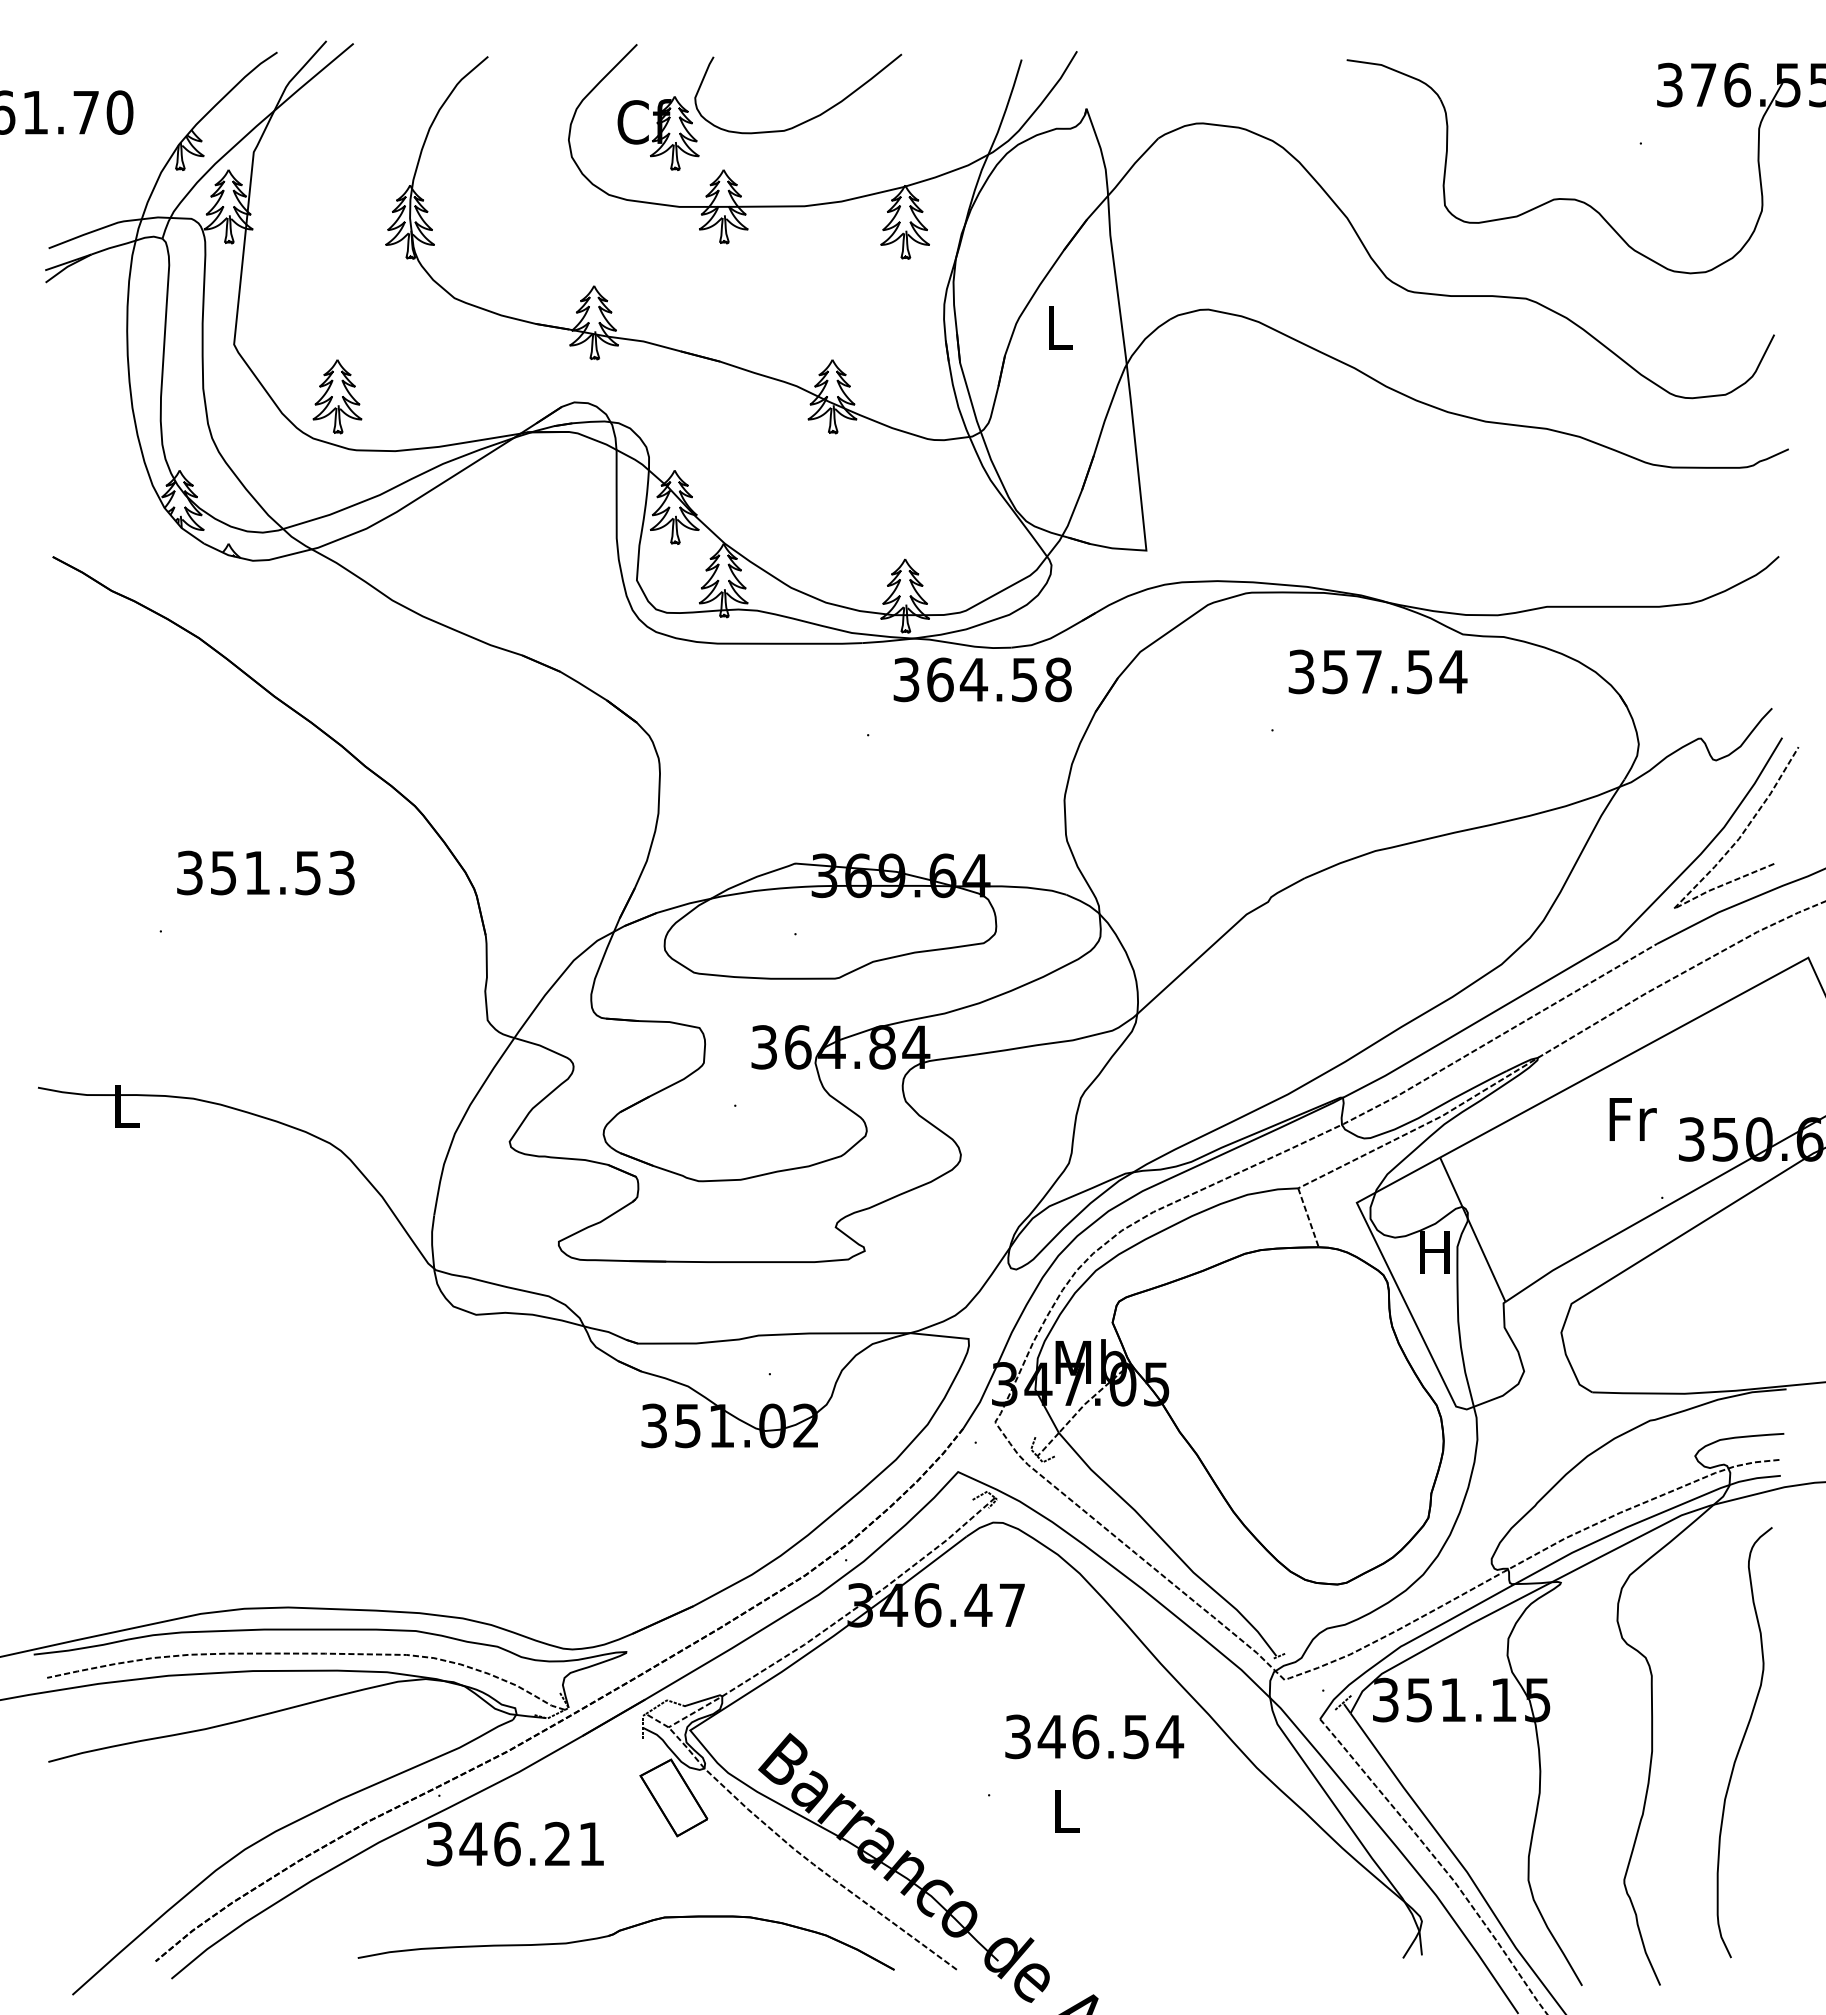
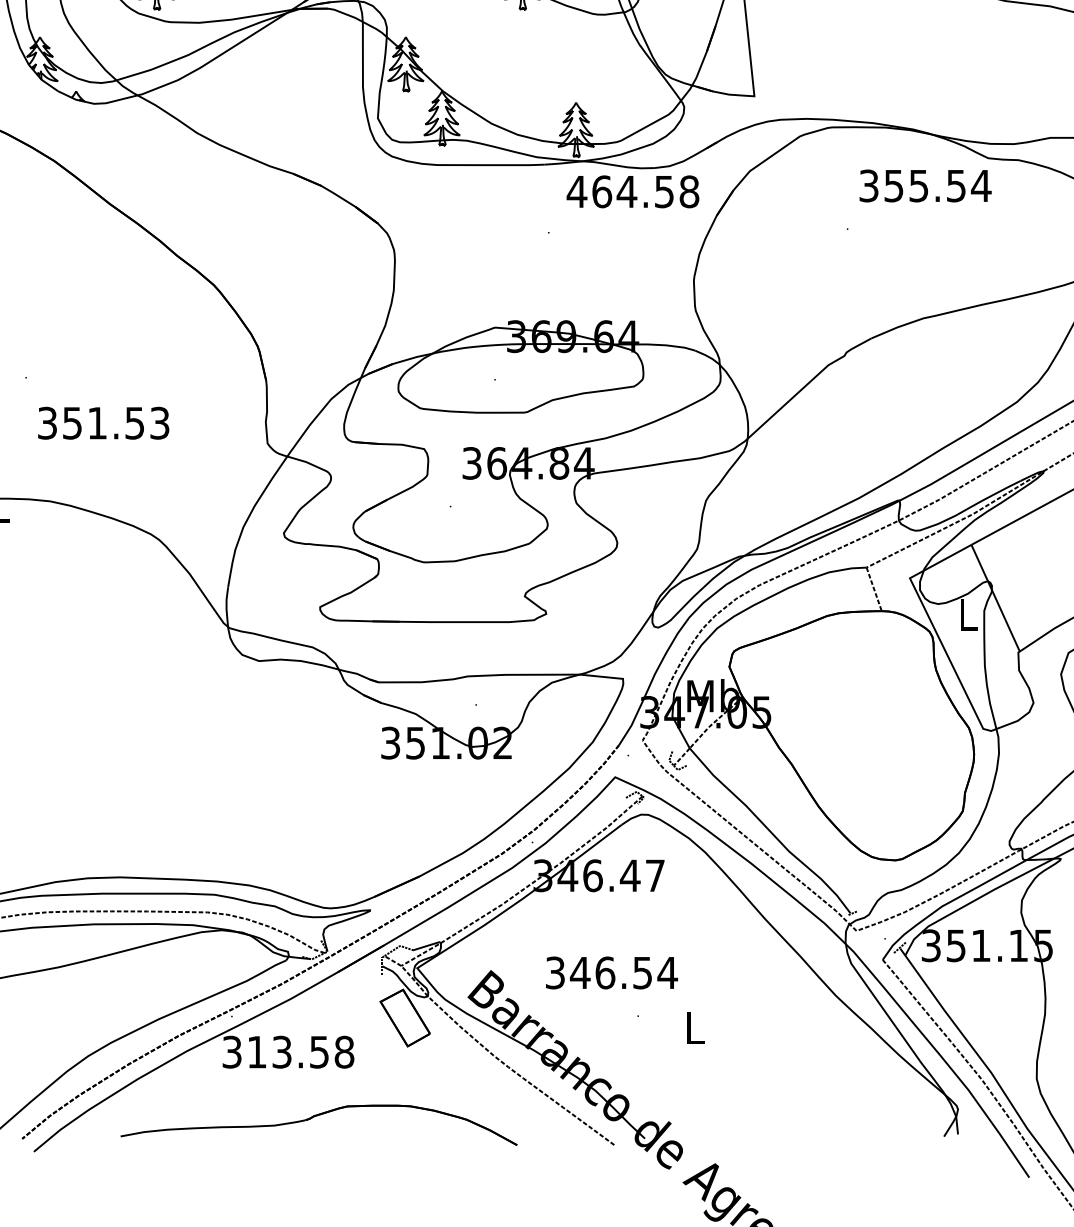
text: (1368, 672) -> (918, 186), 357.54 -> 355.54
text: (906, 679) -> (577, 191), 364.58 -> 464.58
text: (265, 872) -> (103, 422), moved
text: (1434, 1252) -> (967, 615), H -> L
text: (1094, 1736) -> (611, 972), moved
text: (532, 1843) -> (300, 1051), 346.21 -> 313.58
part: (621, 1931) -> (315, 1116), moved

